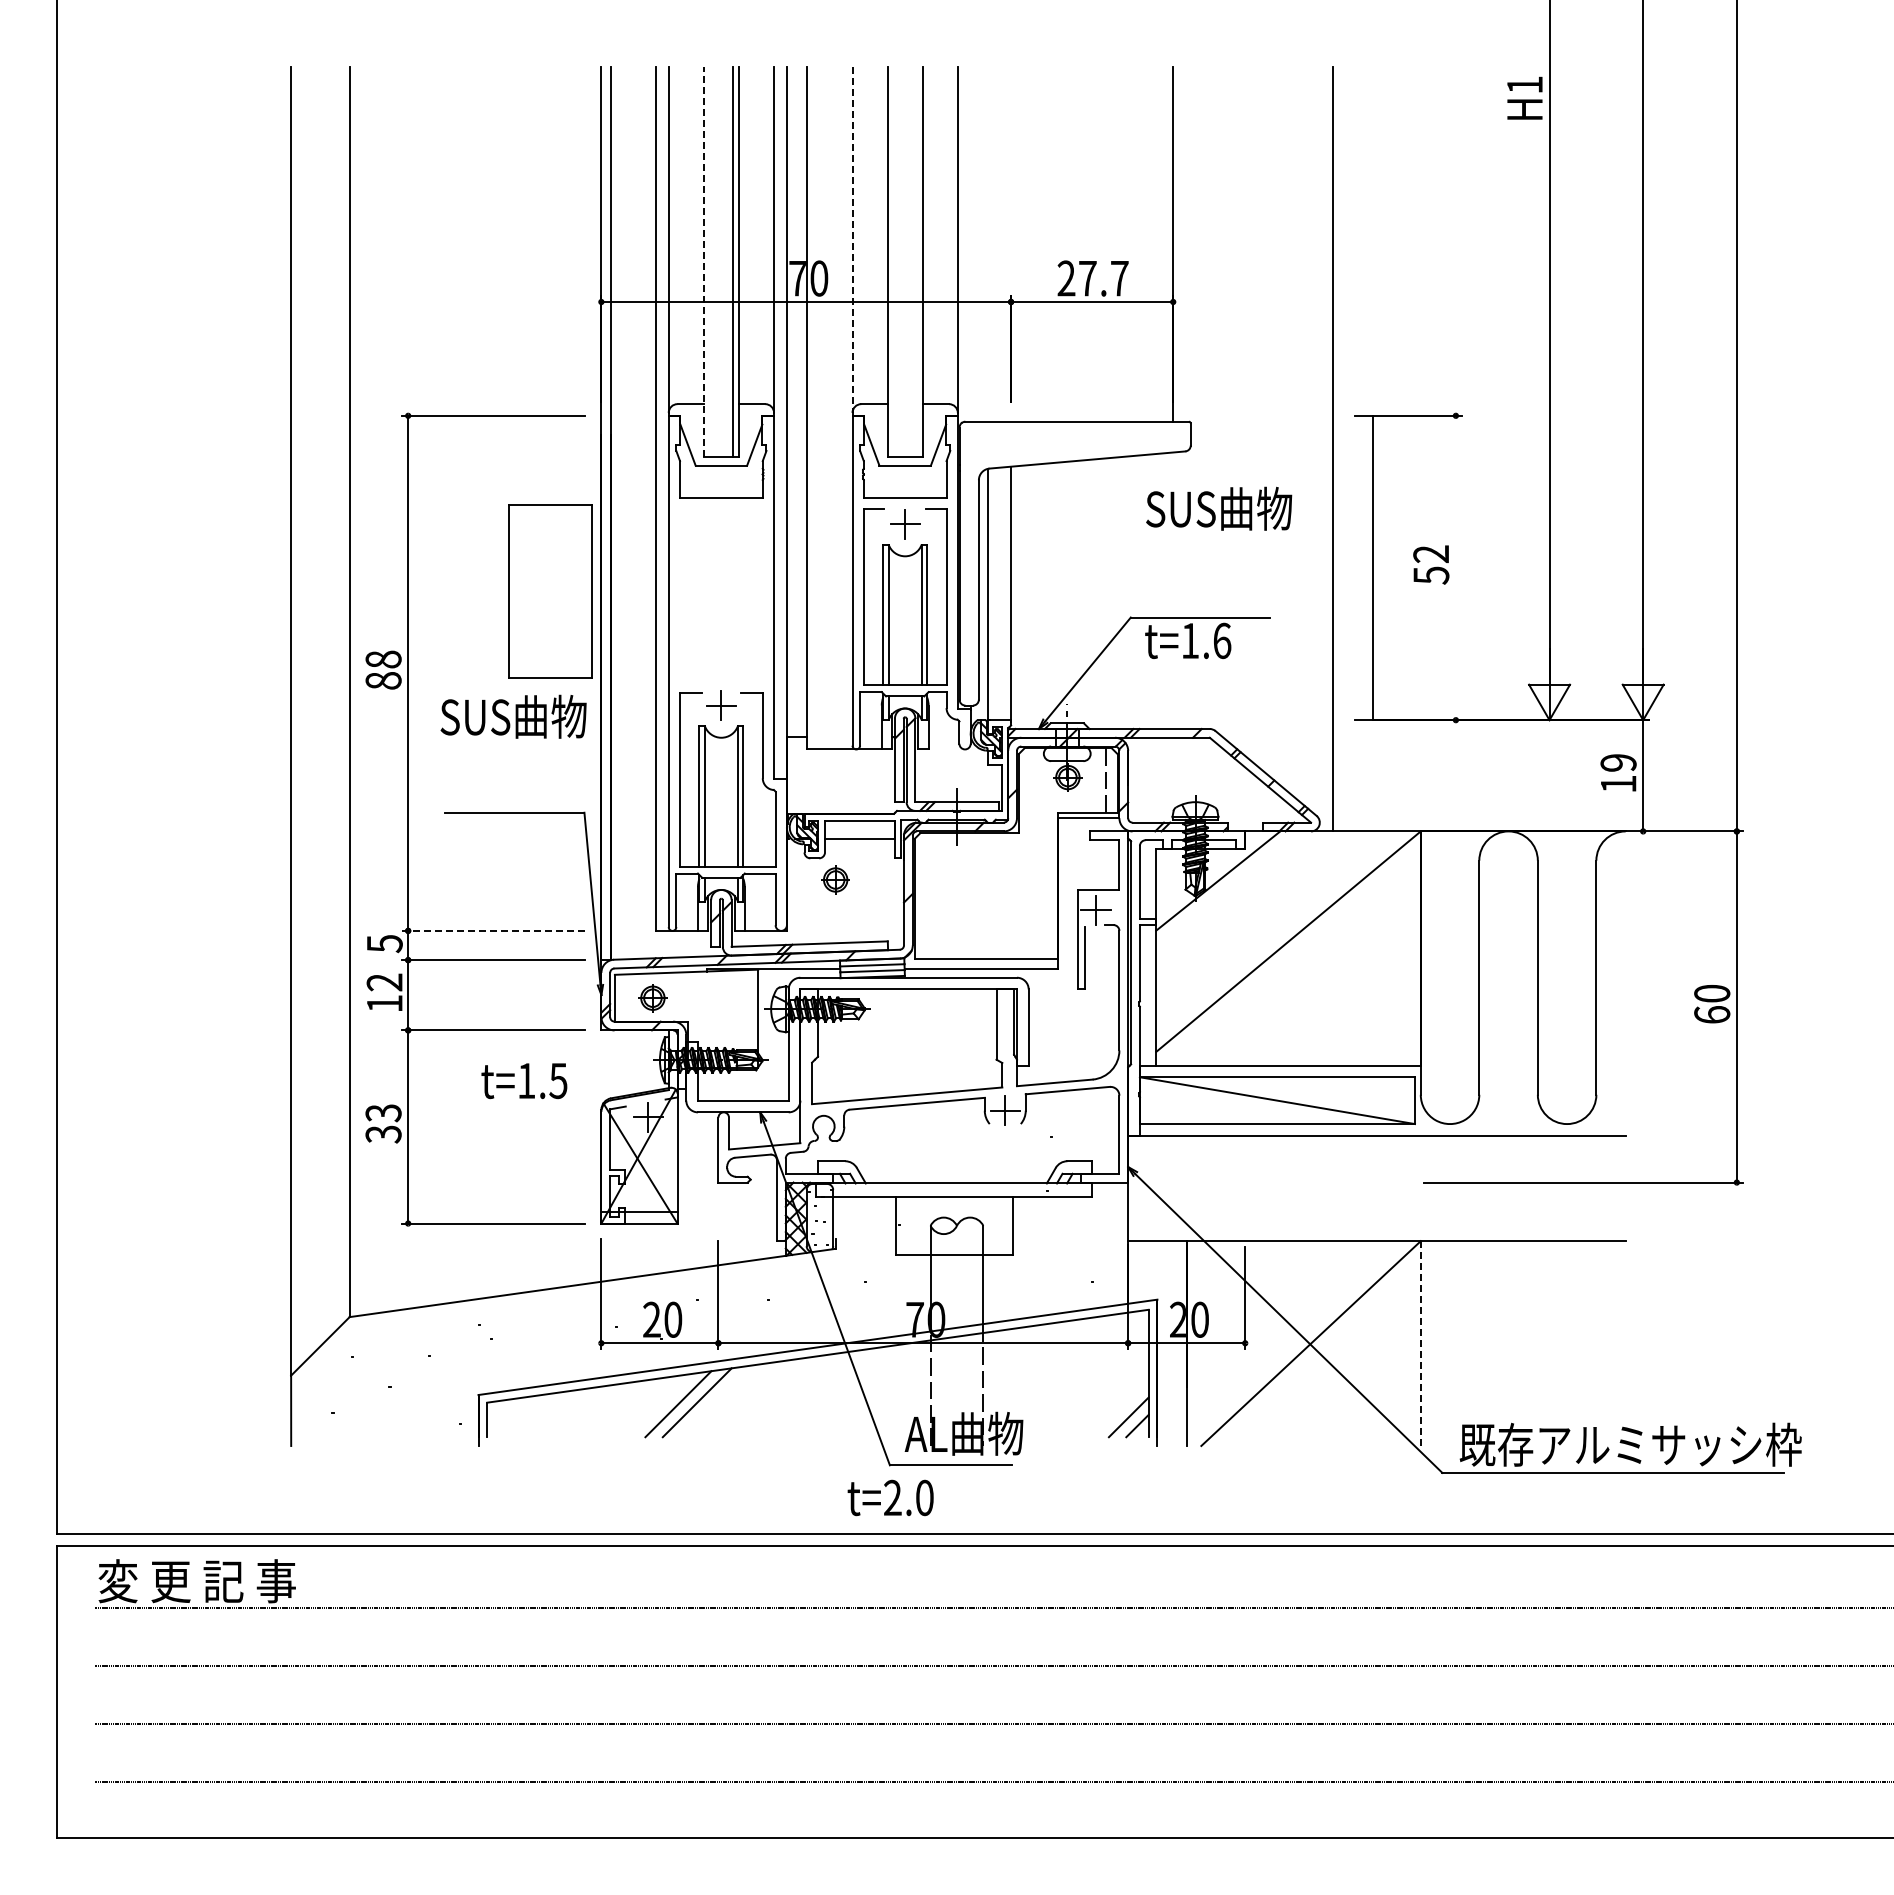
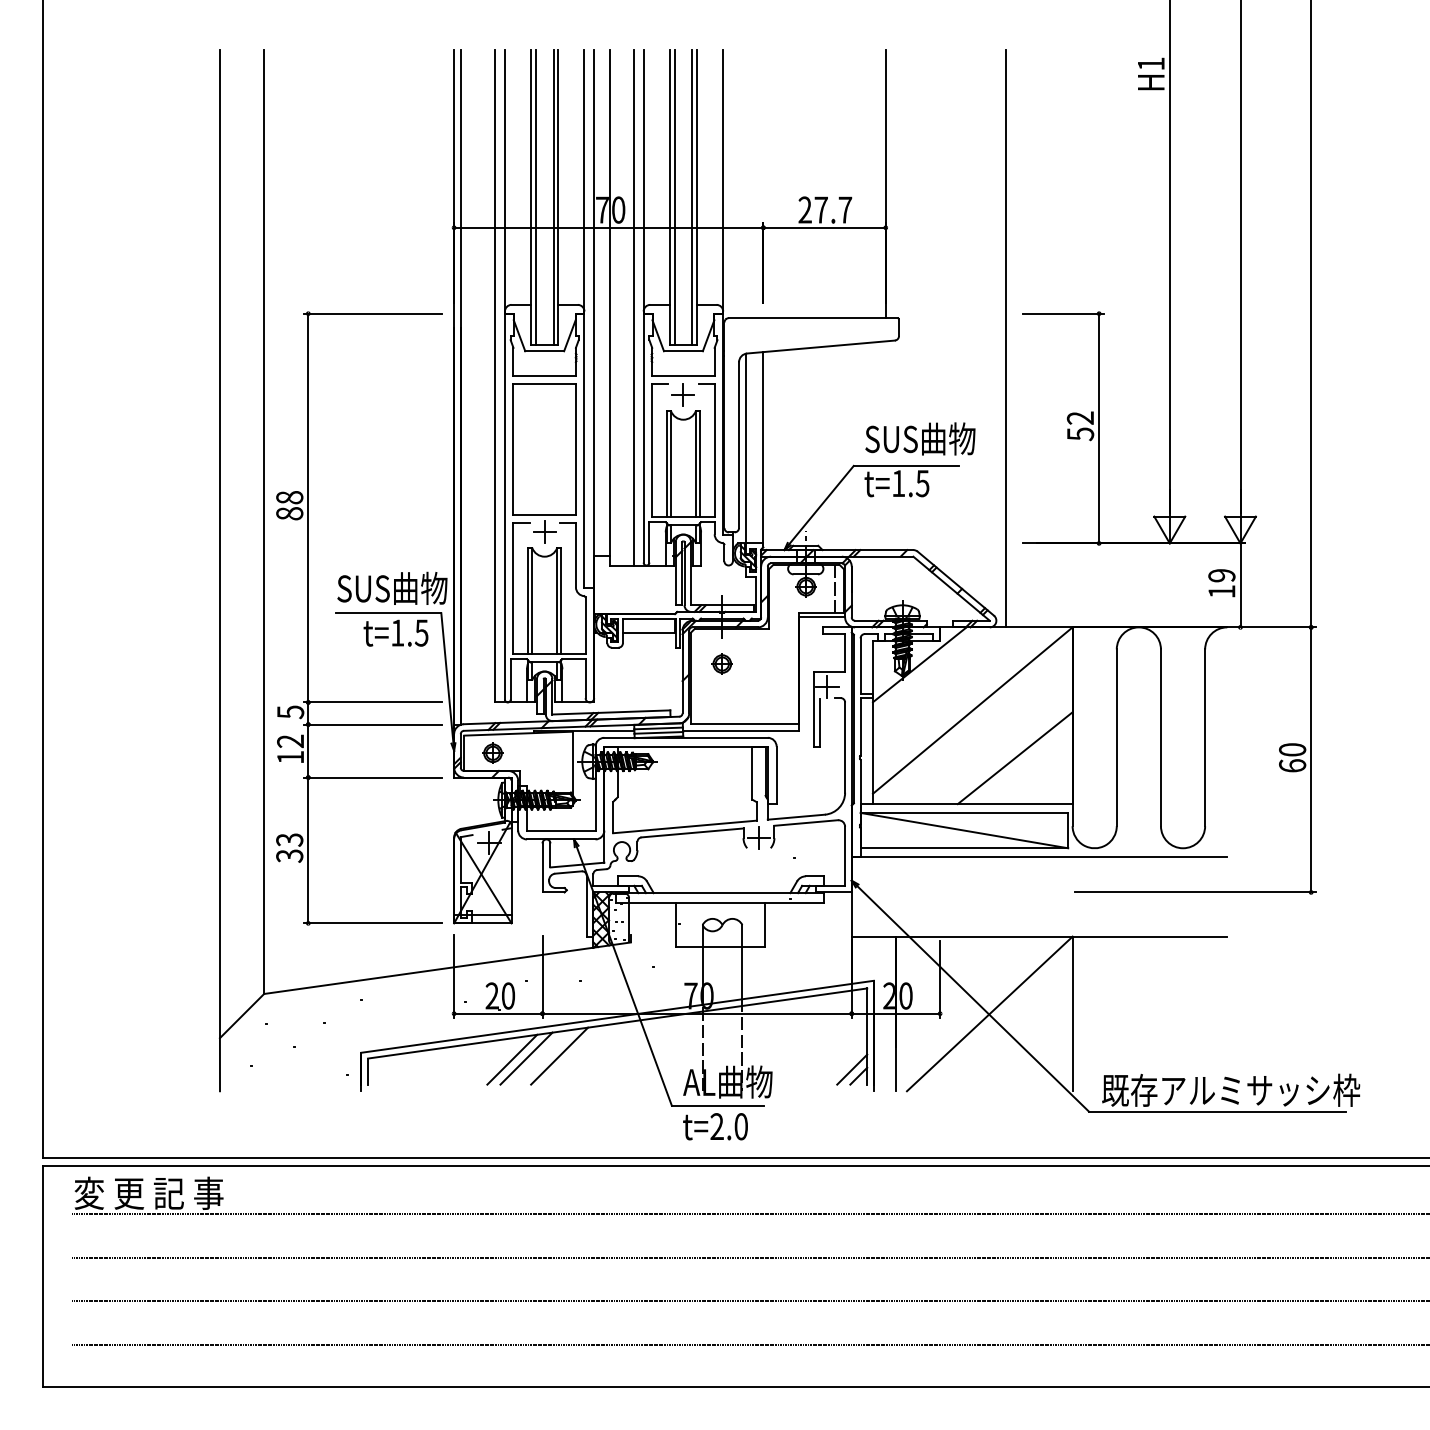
line: (852, 239) -> (643, 180), dashed -> solid
line: (703, 261) -> (531, 197), dashed -> solid
line: (709, 261) -> (535, 197), added
line: (893, 261) -> (674, 197), added
line: (916, 261) -> (691, 197), added
line: (839, 408) -> (633, 308), added
text: (1219, 508) -> (920, 438), moved
line: (1372, 567) -> (1098, 428), moved
part: (550, 591) -> (544, 449), moved
text: (1222, 640) -> (922, 483), t=1.6 -> t=1.5
text: (513, 716) -> (392, 588), moved
part: (835, 879) -> (722, 663), moved
line: (493, 930) -> (372, 702), dashed -> solid
line: (1344, 1004) -> (1015, 758), added
text: (524, 1081) -> (396, 633), moved
line: (1420, 1343) -> (1072, 1013), dashed -> solid
line: (740, 1399) -> (559, 1056), added
text: (890, 1497) -> (715, 1126), moved

